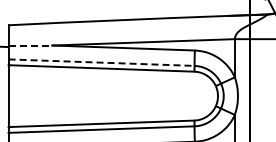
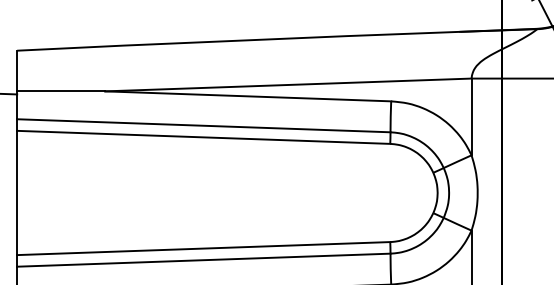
line: (30, 45) -> (61, 91), dashed -> solid
line: (102, 62) -> (205, 125), dashed -> solid

